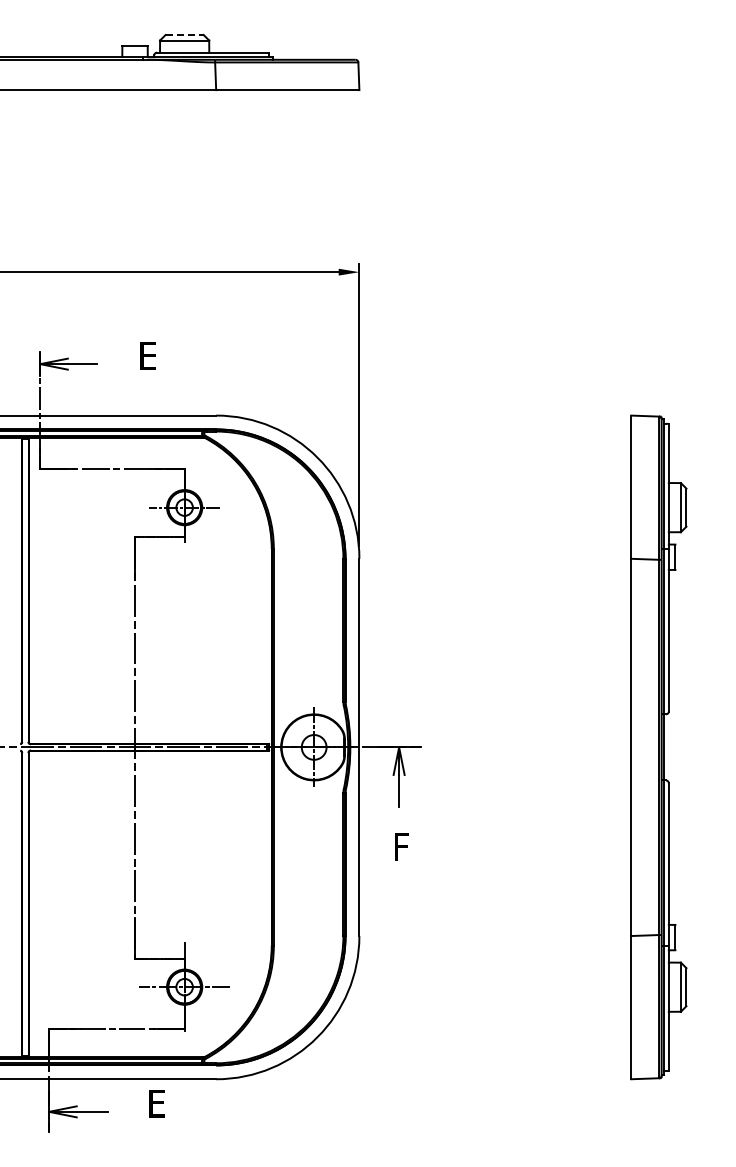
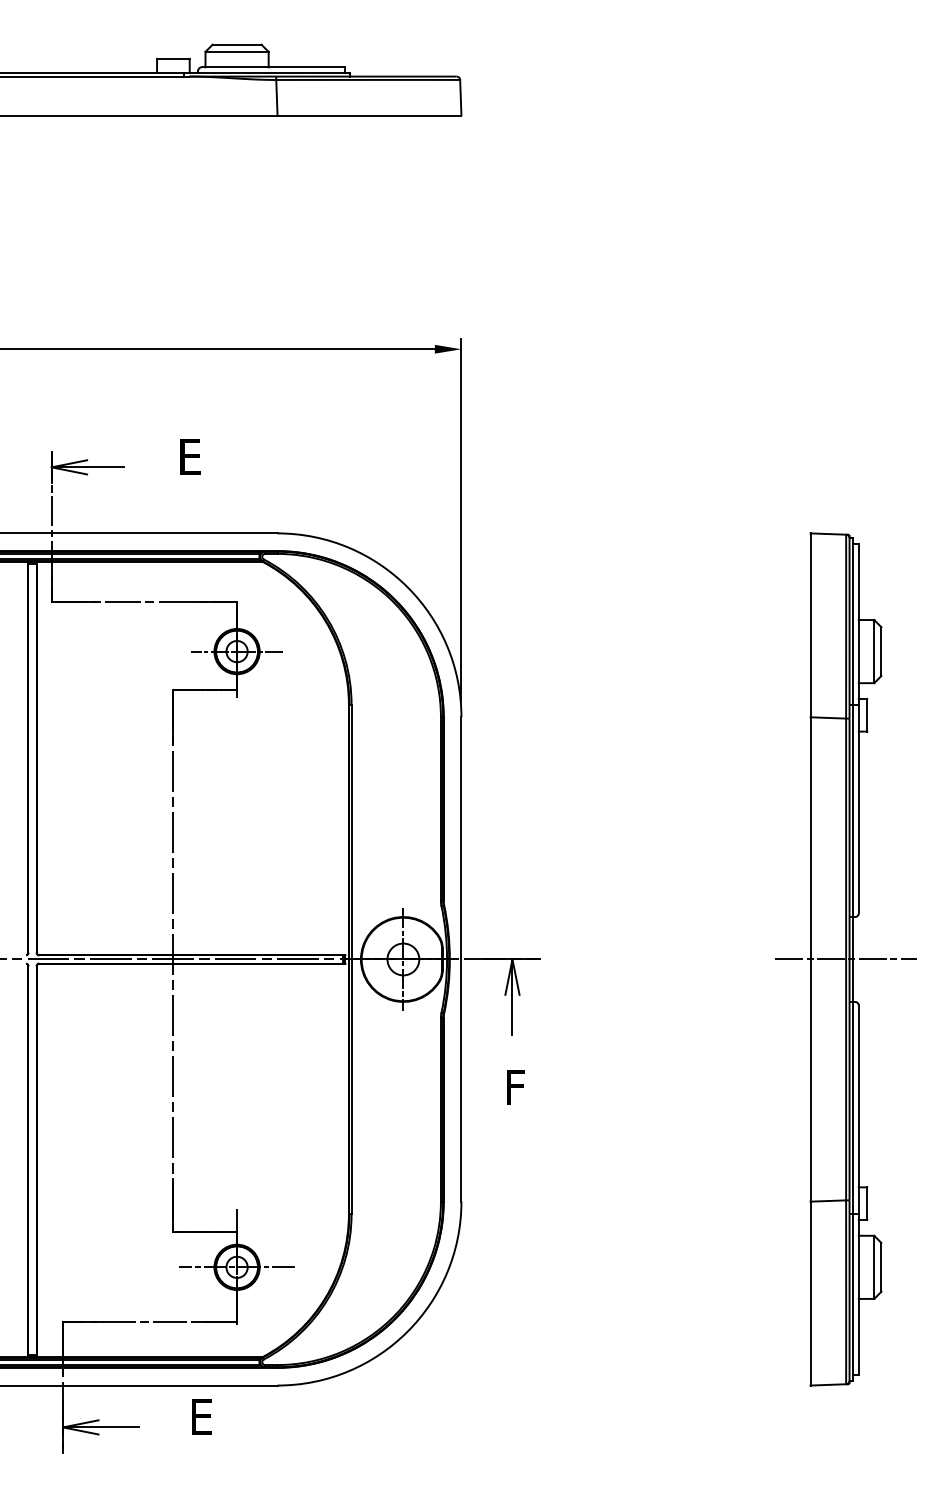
line: (185, 35) -> (238, 45), dashed -> solid
line: (658, 747) -> (845, 959), added

